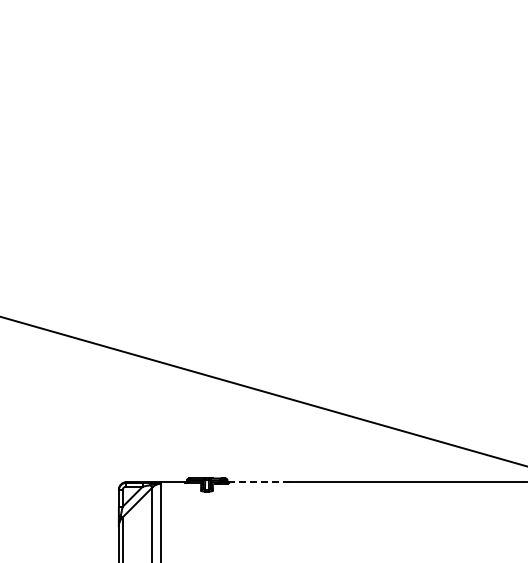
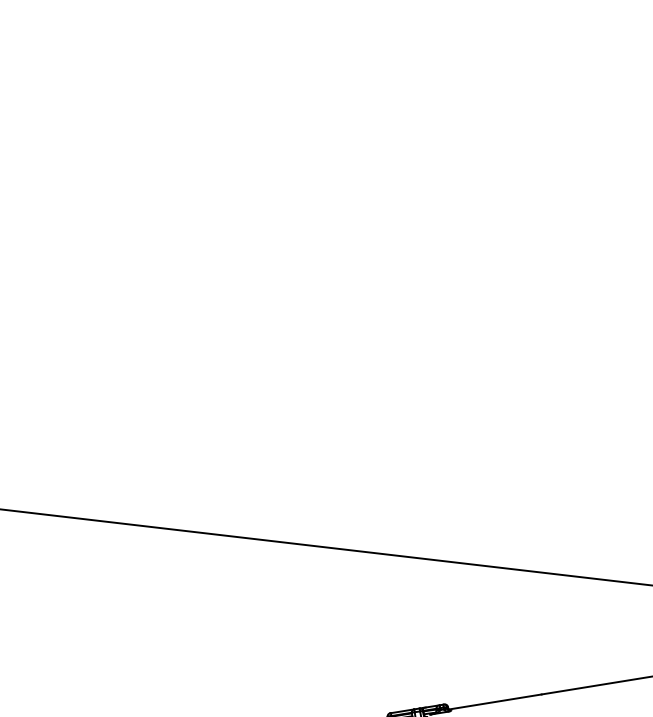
line: (258, 482) -> (494, 702), dashed -> solid

